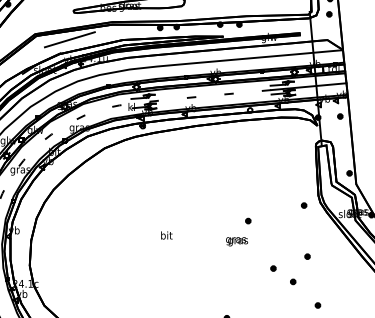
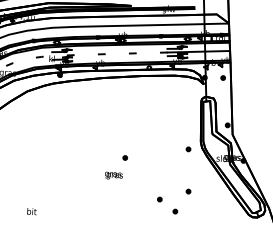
part: (248, 220) -> (125, 157), moved
text: (166, 235) -> (31, 211), moved
text: (237, 241) -> (114, 175), moved

